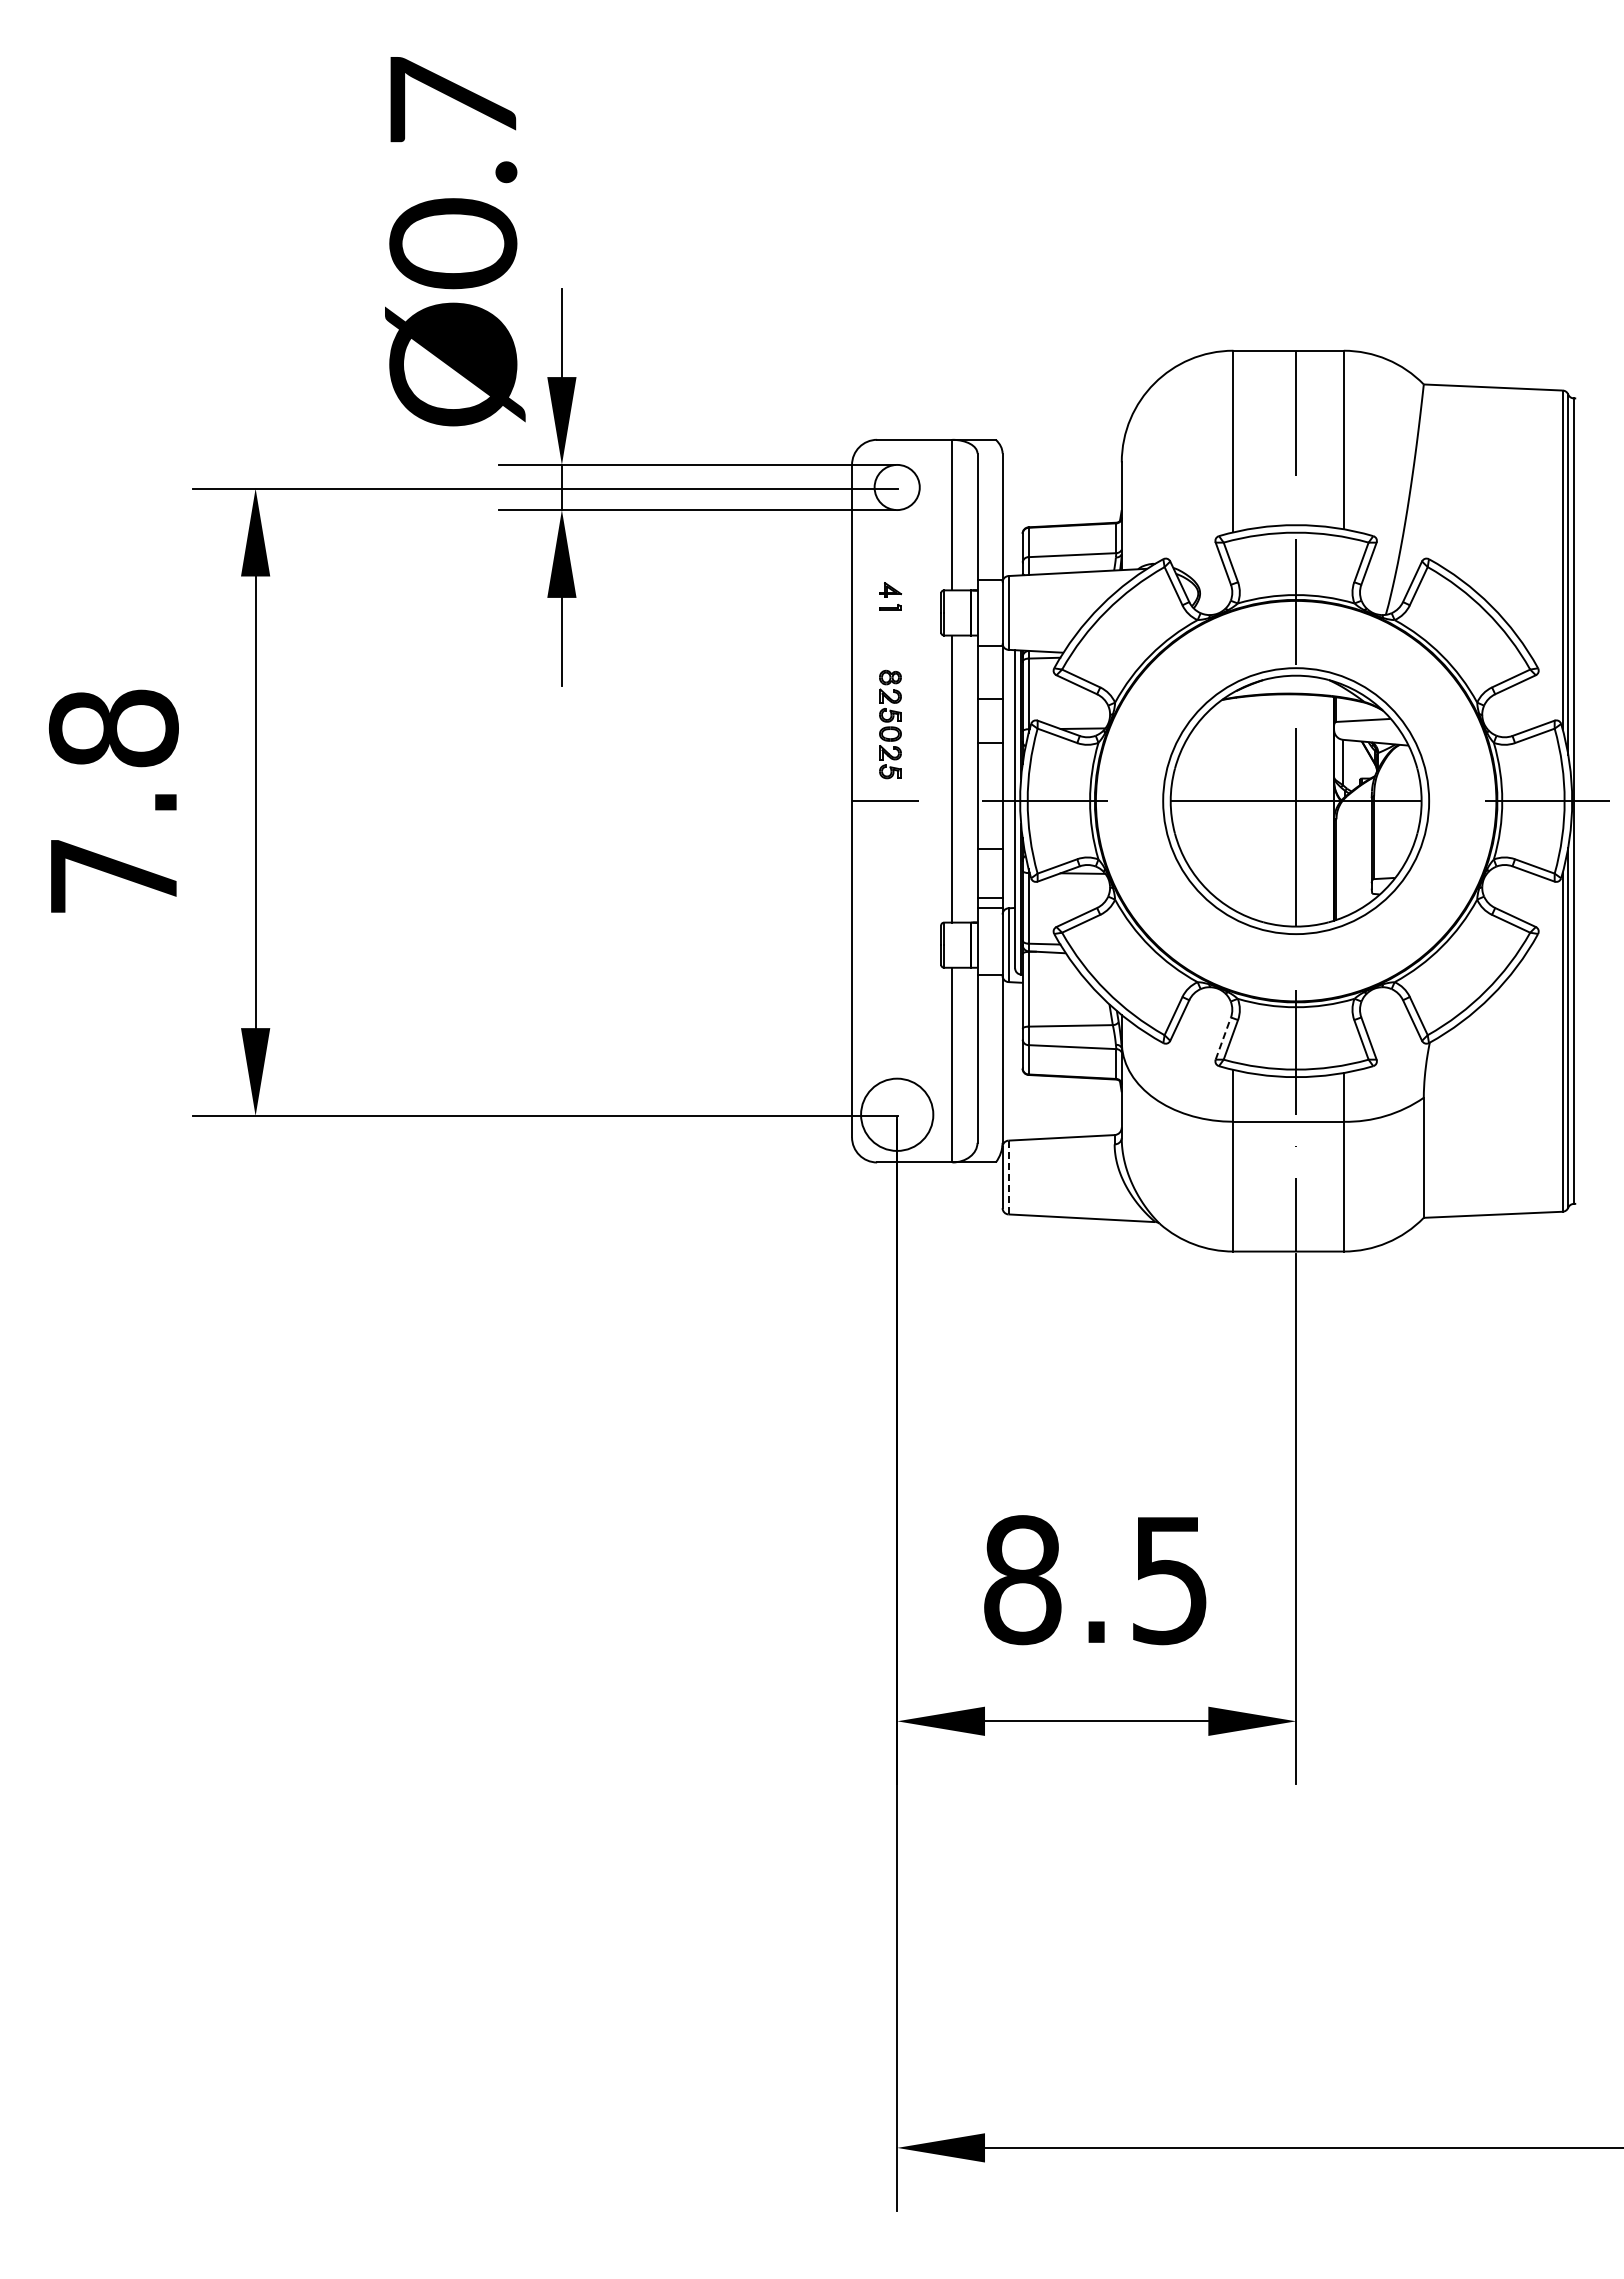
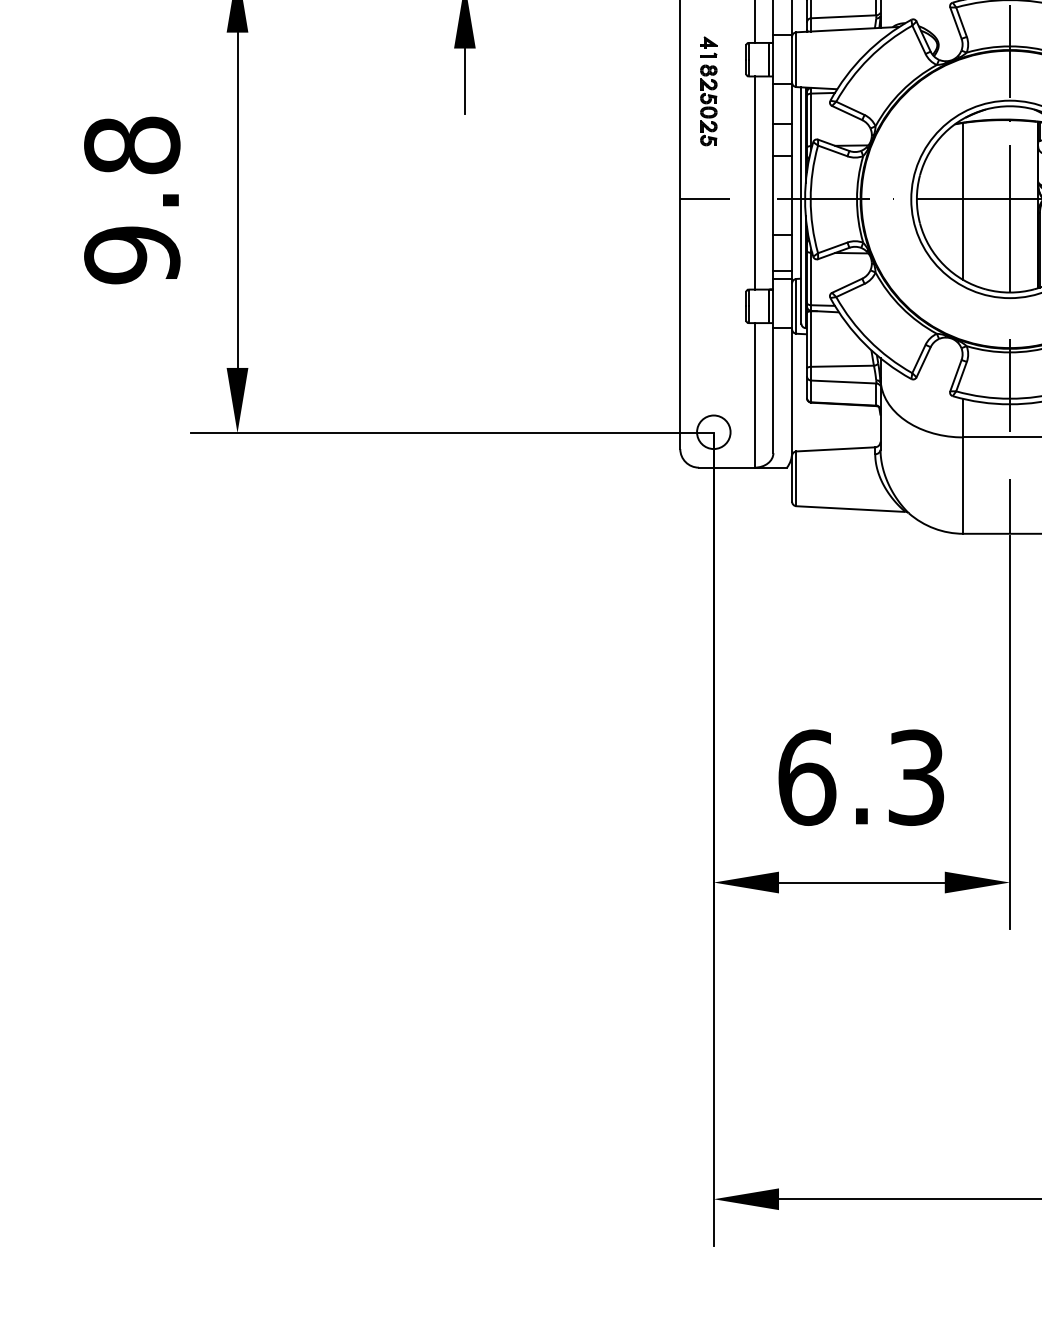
part: (890, 724) -> (708, 105), moved
line: (1233, 803) -> (963, 201), added
text: (113, 876) -> (131, 255), 7.8 -> 9.8
line: (1223, 1038) -> (956, 375), dashed -> solid
circle: (896, 1114) -> (713, 432), size x0.62
line: (1008, 1177) -> (796, 478), dashed -> solid
text: (1095, 1580) -> (861, 778), 8.5 -> 6.3

